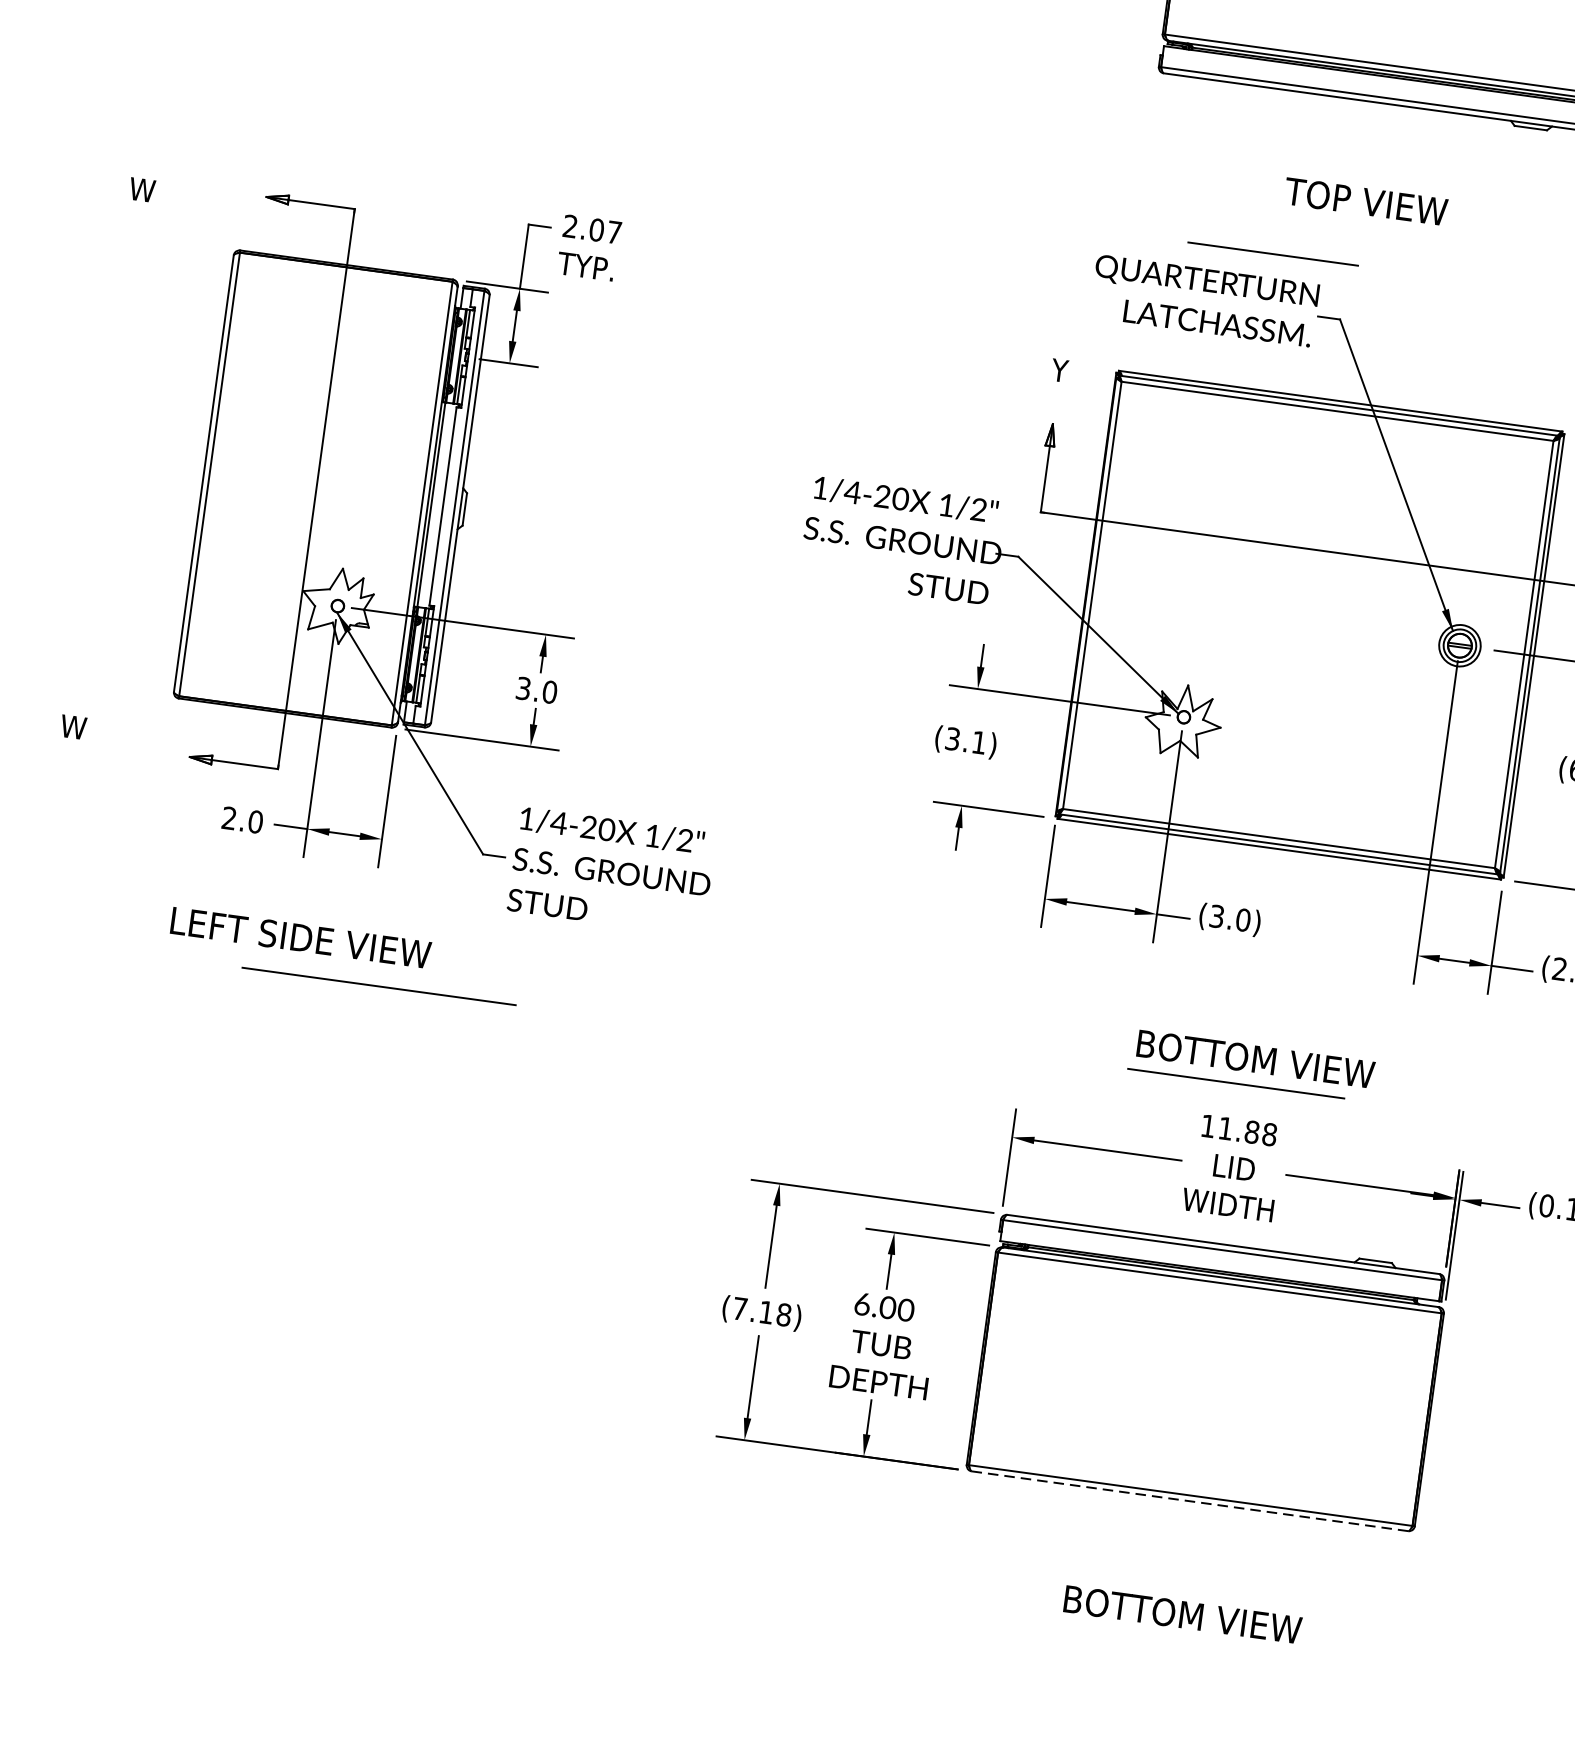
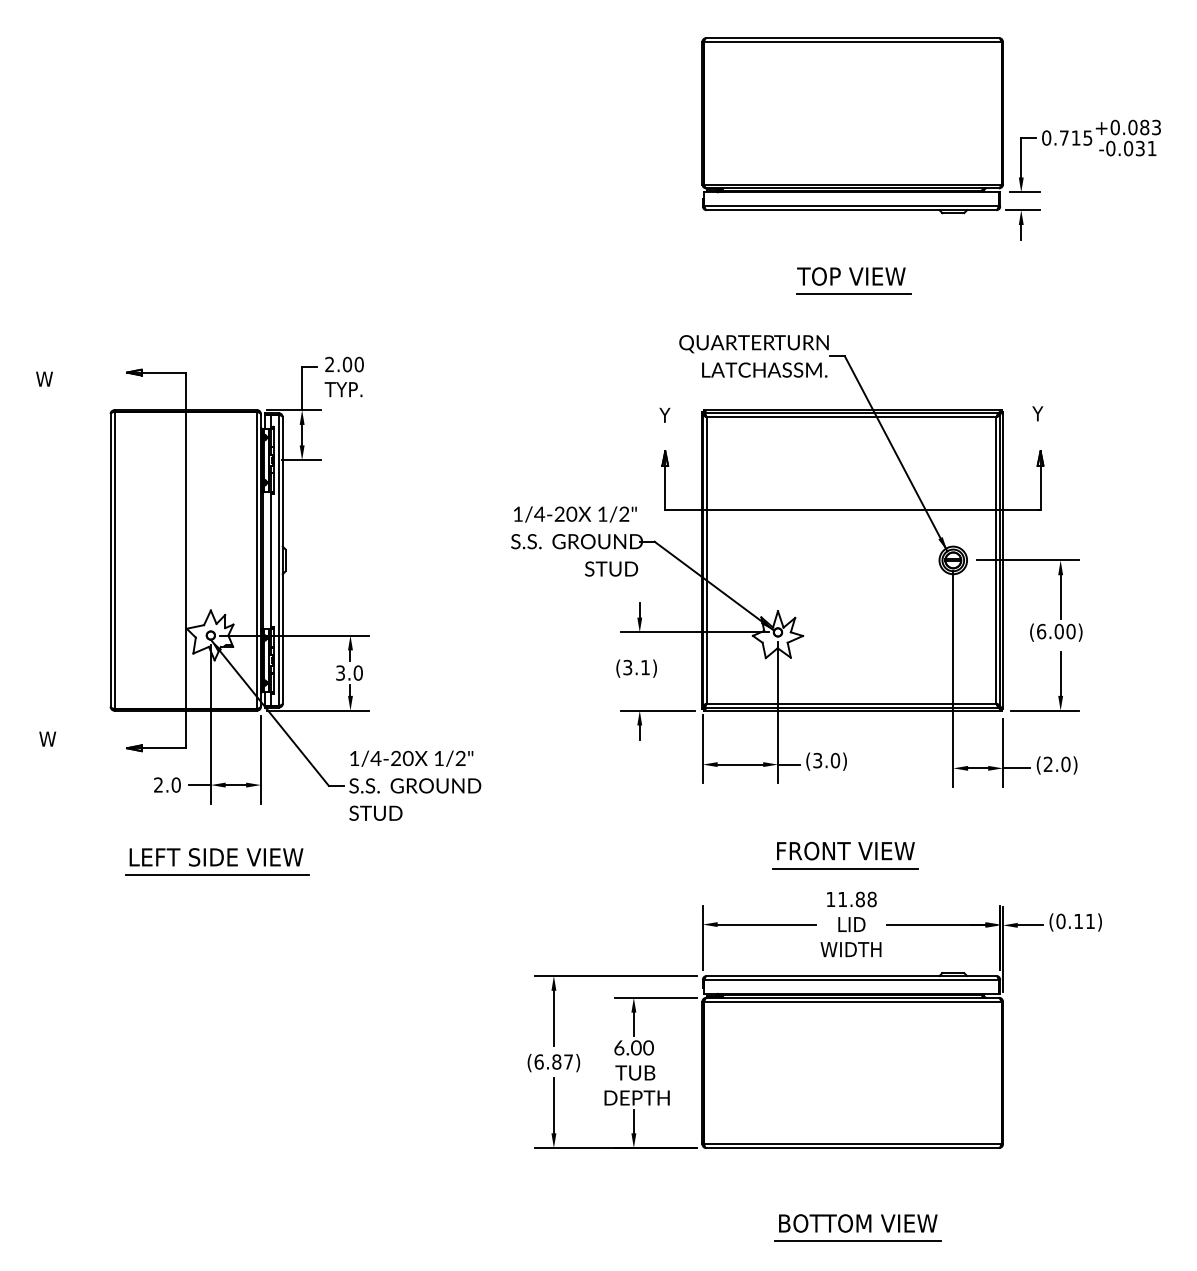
text: (613, 232) -> (358, 364), 2.07 -> 2.00
line: (1272, 252) -> (853, 293), moved
line: (379, 985) -> (217, 874), moved
text: (1257, 1058) -> (857, 850), BOTTOM VIEW -> FRONT VIEW
text: (761, 1311) -> (553, 1061), (7.18) -> (6.87)
line: (1189, 1501) -> (852, 1148), dashed -> solid
line: (1178, 1641) -> (857, 1241), added

